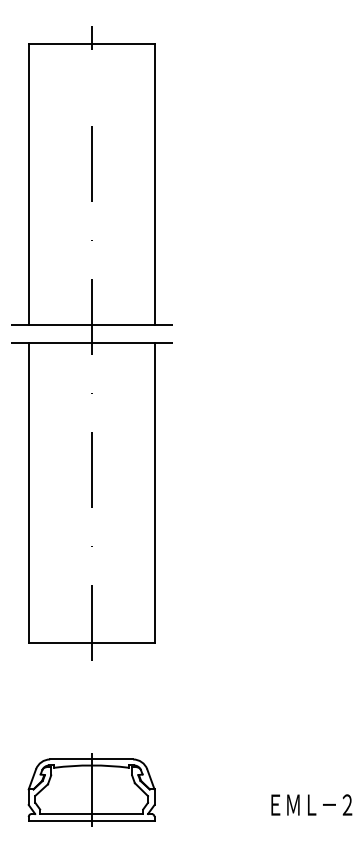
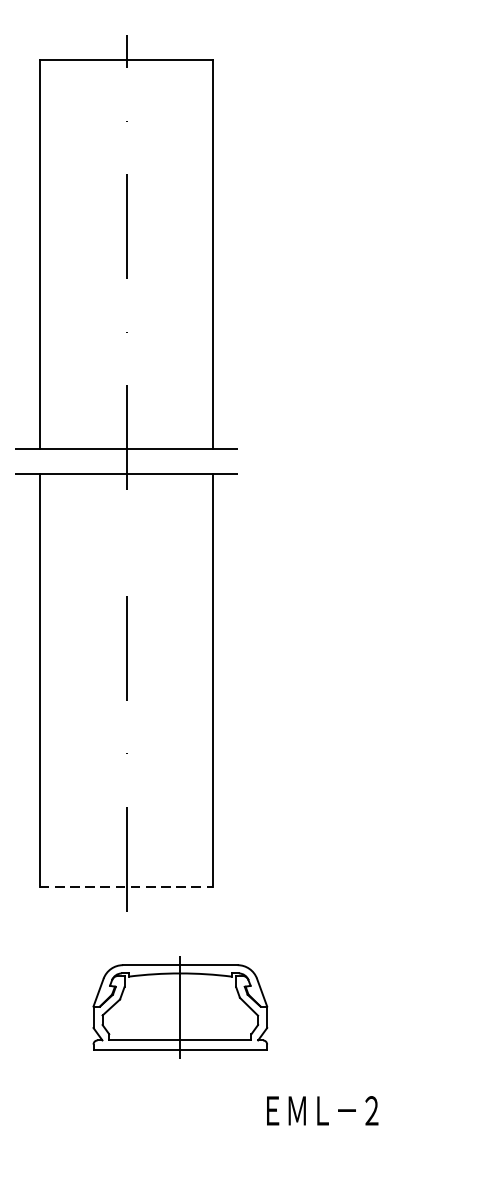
line: (91, 642) -> (126, 886), solid -> dashed
part: (91, 789) -> (180, 1006), moved
text: (311, 804) -> (322, 1110), moved

